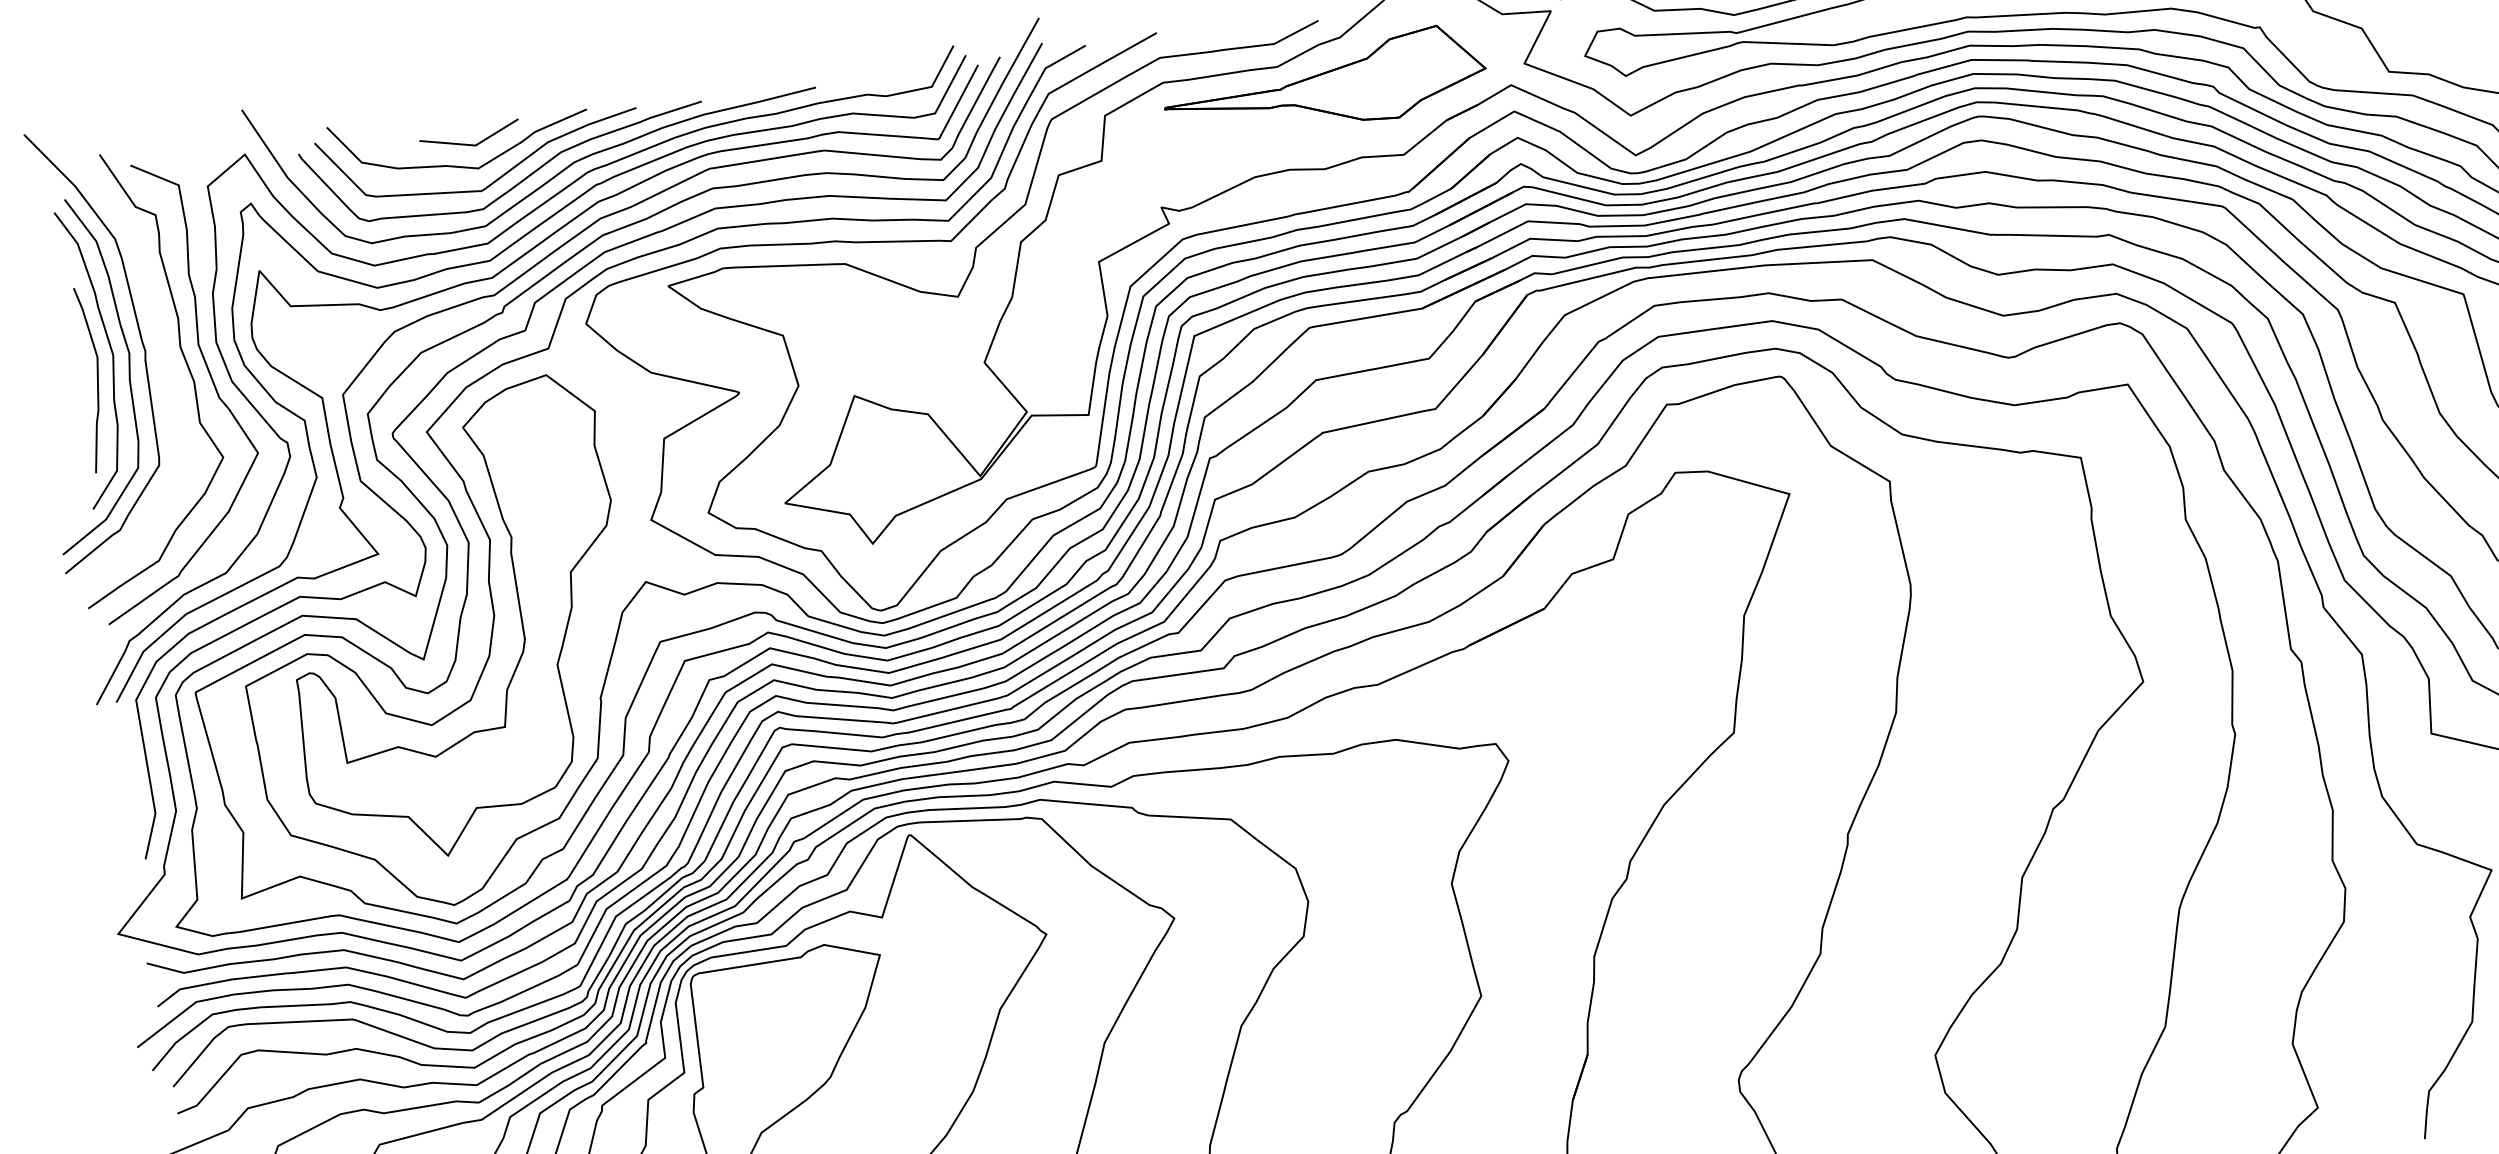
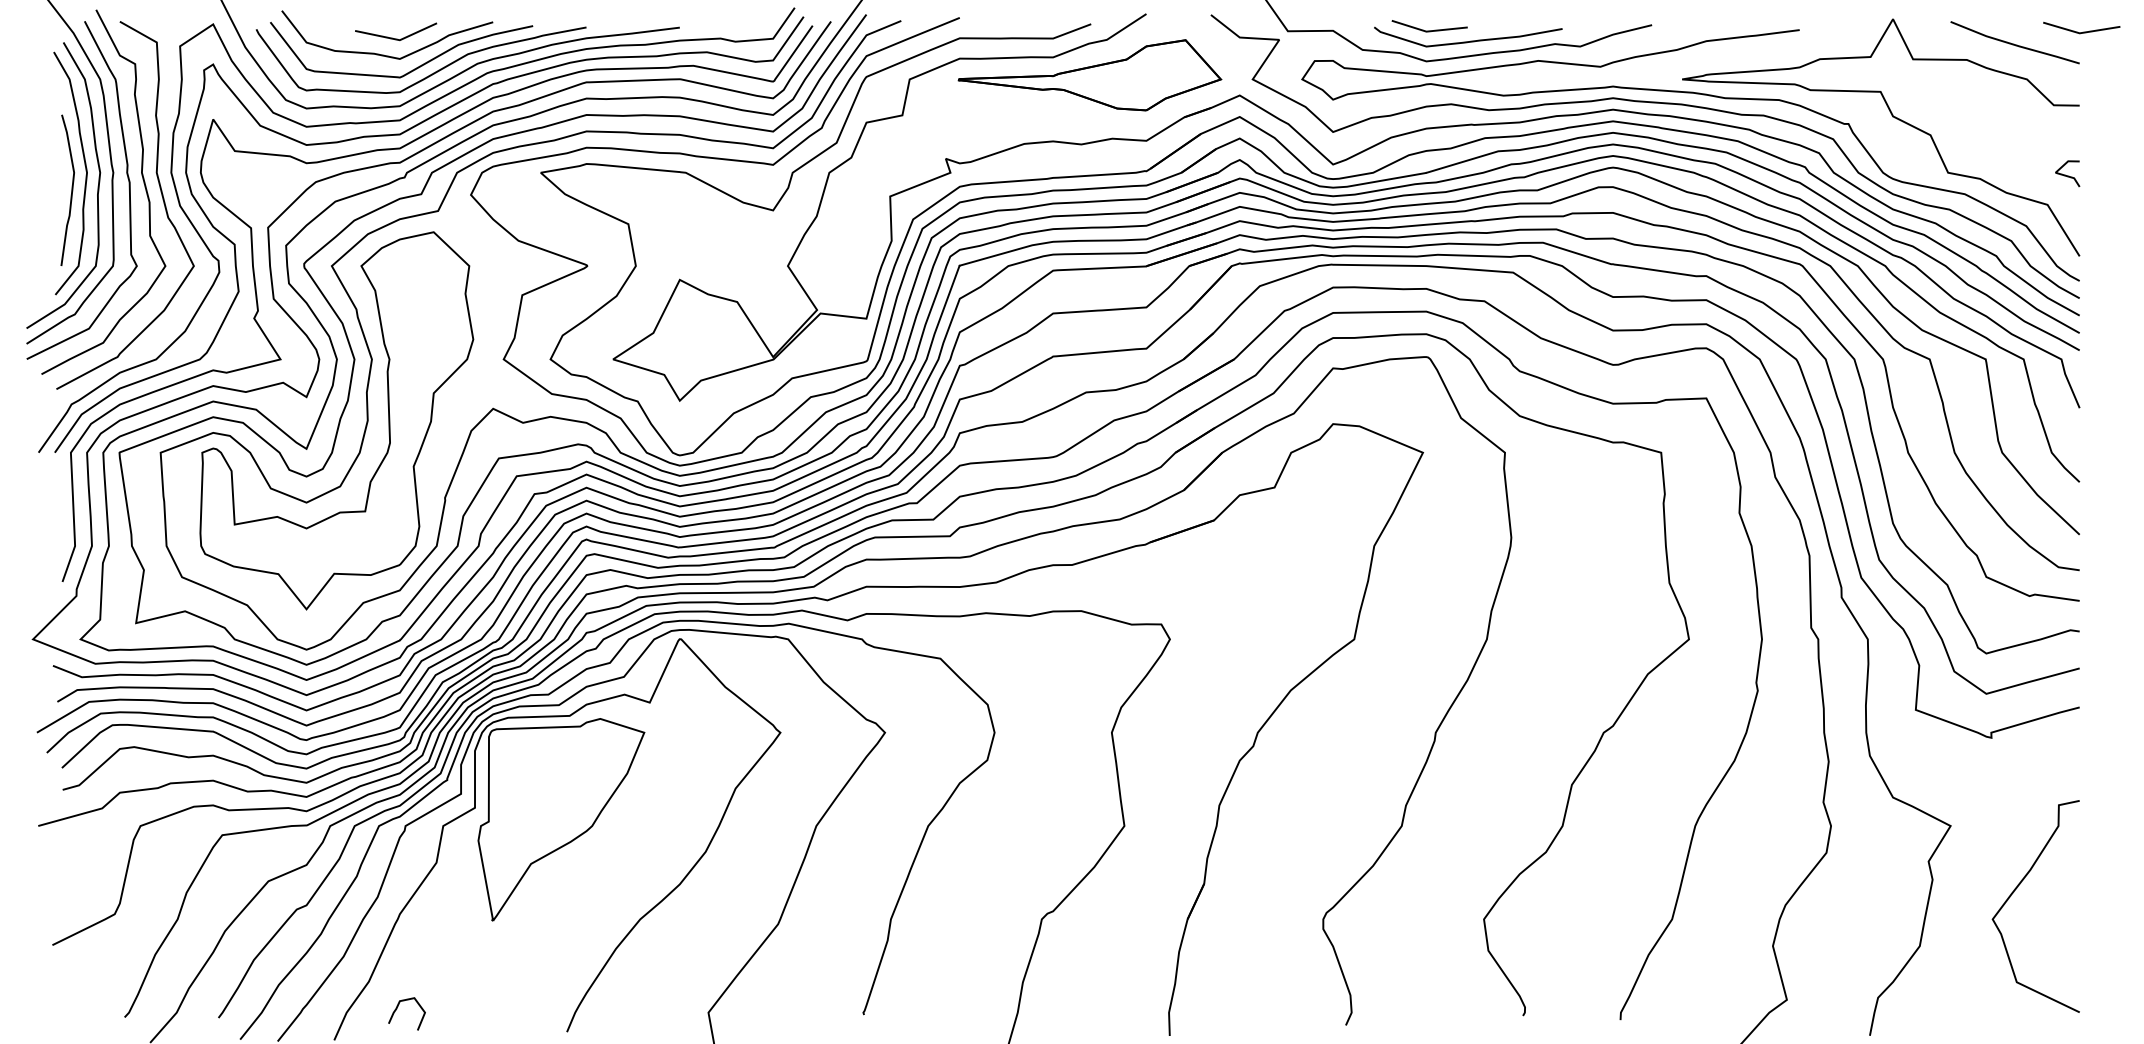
curve: (166, 368) -> (128, 188), added

